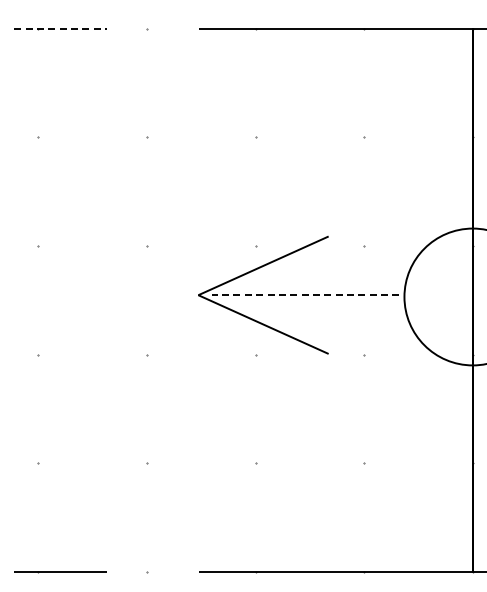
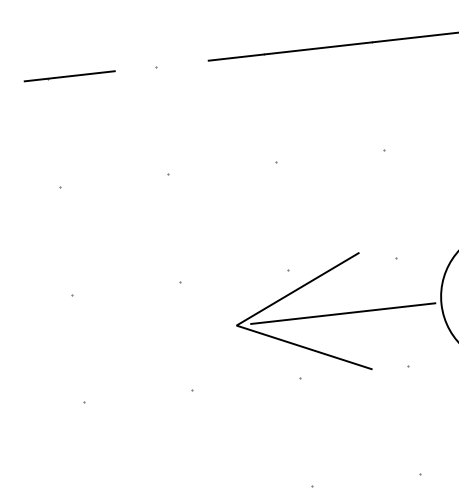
line: (60, 28) -> (69, 75), dashed -> solid
line: (305, 295) -> (343, 313), dashed -> solid

